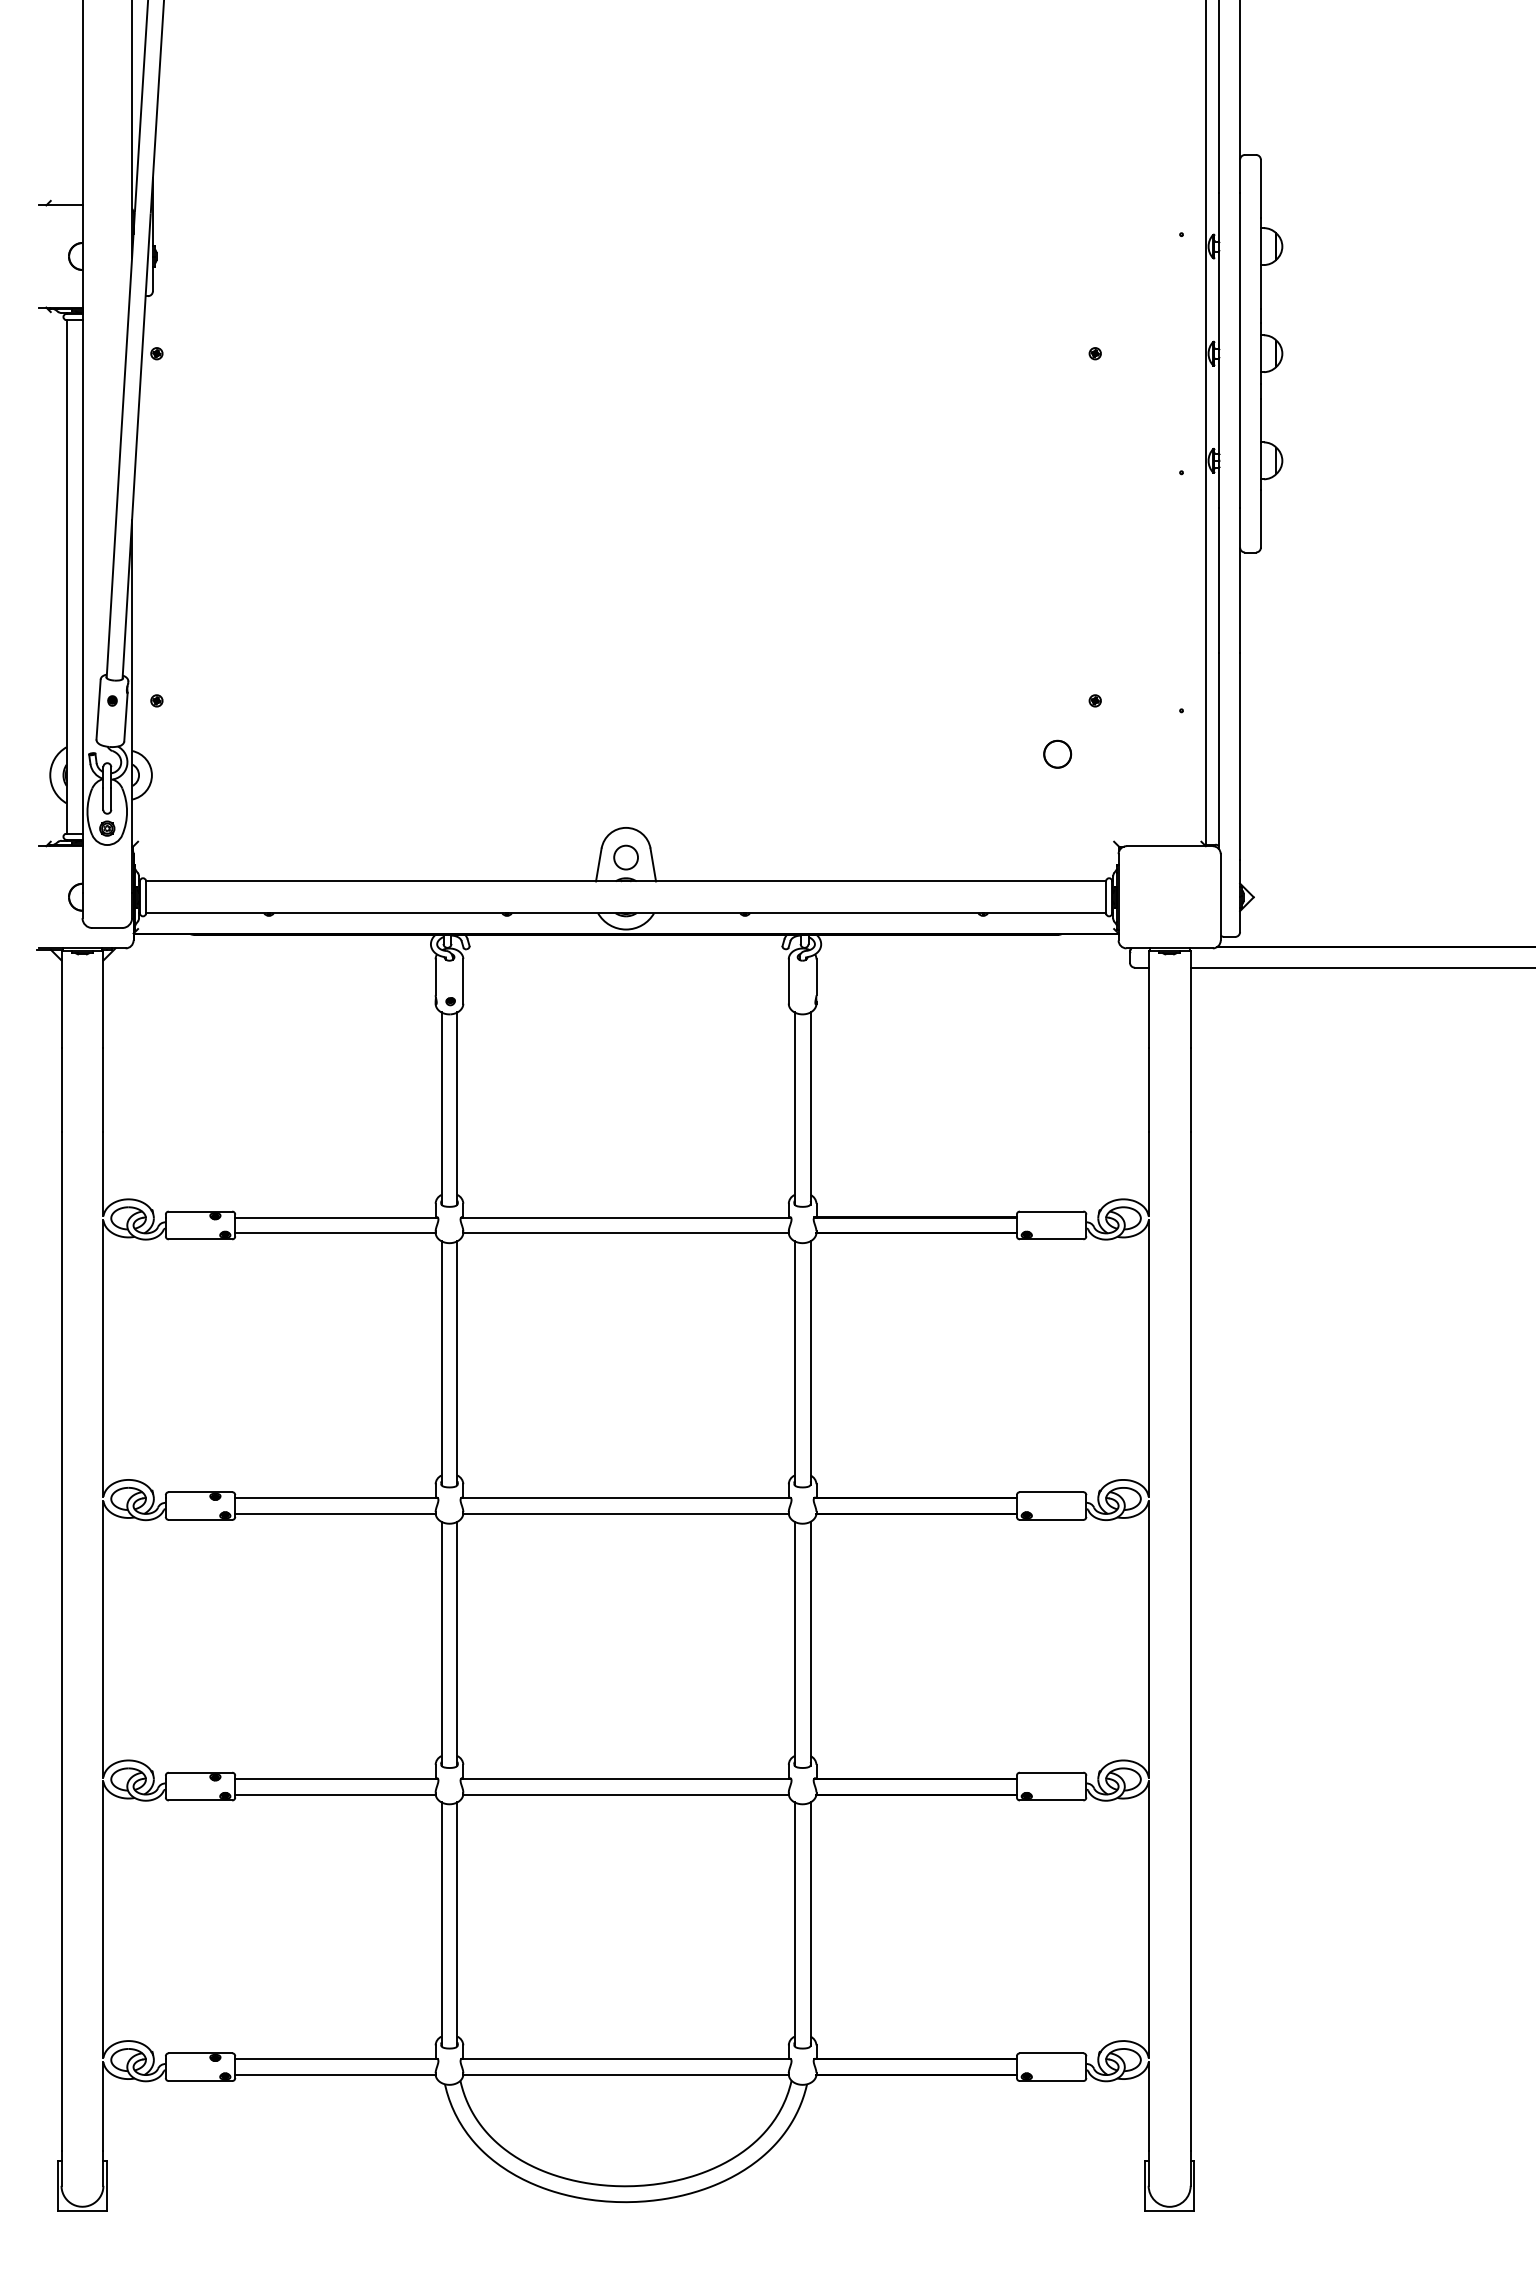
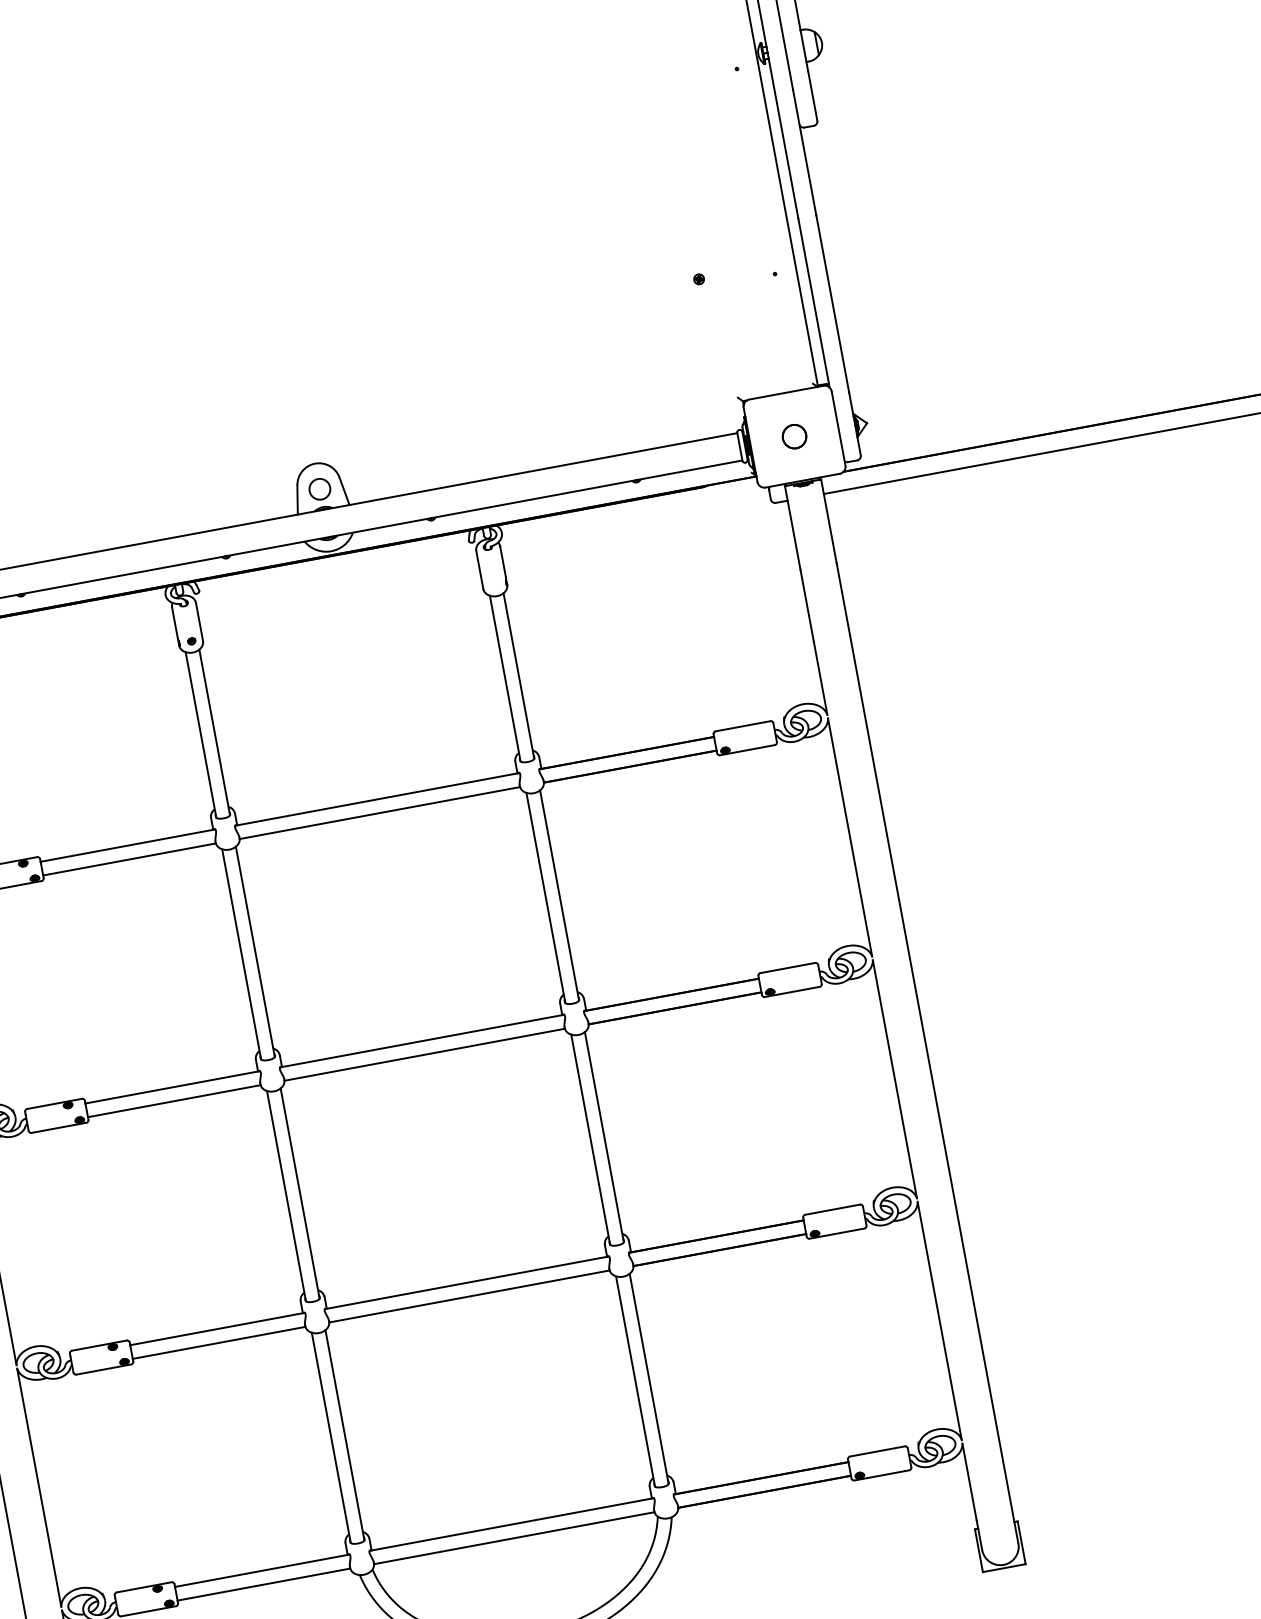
part: (1057, 753) -> (794, 436), moved

